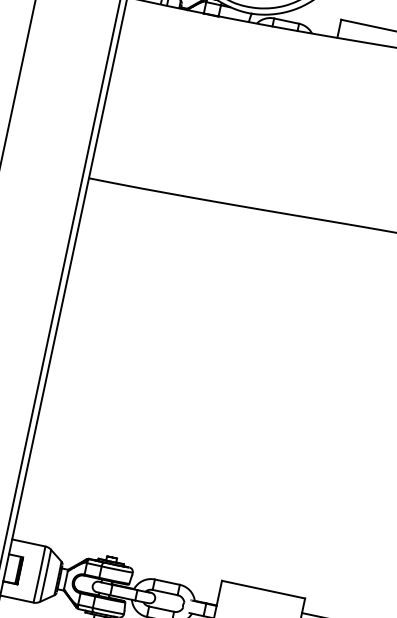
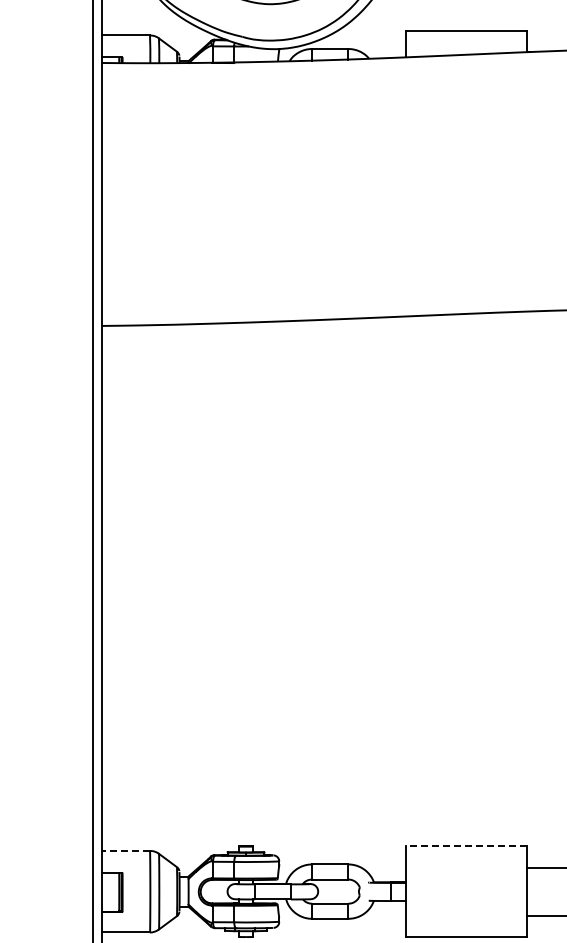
line: (28, 542) -> (125, 850), solid -> dashed
line: (263, 589) -> (465, 846), solid -> dashed

